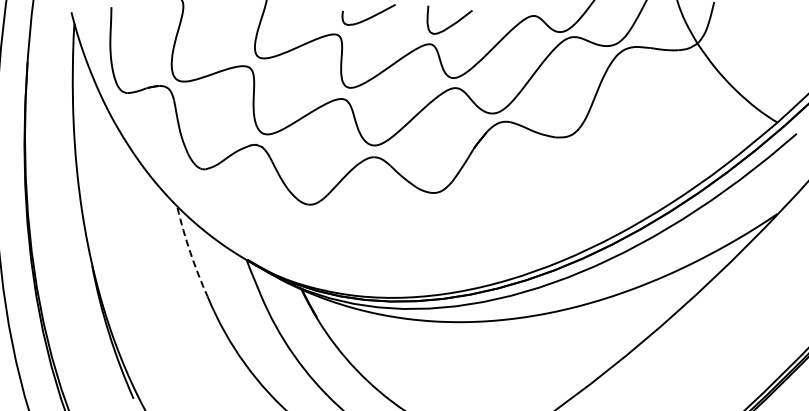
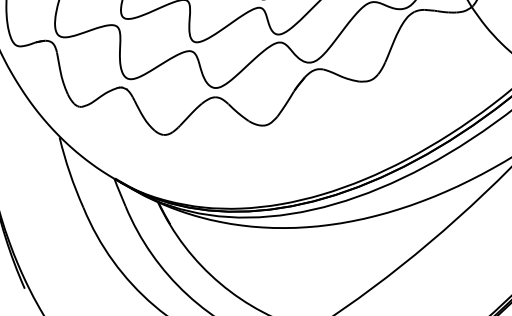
arc: (190, 252) -> (69, 172), dashed -> solid

